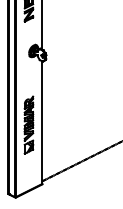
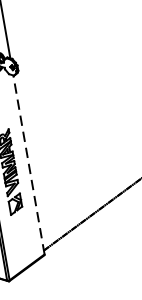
line: (42, 122) -> (28, 164), solid -> dashed

